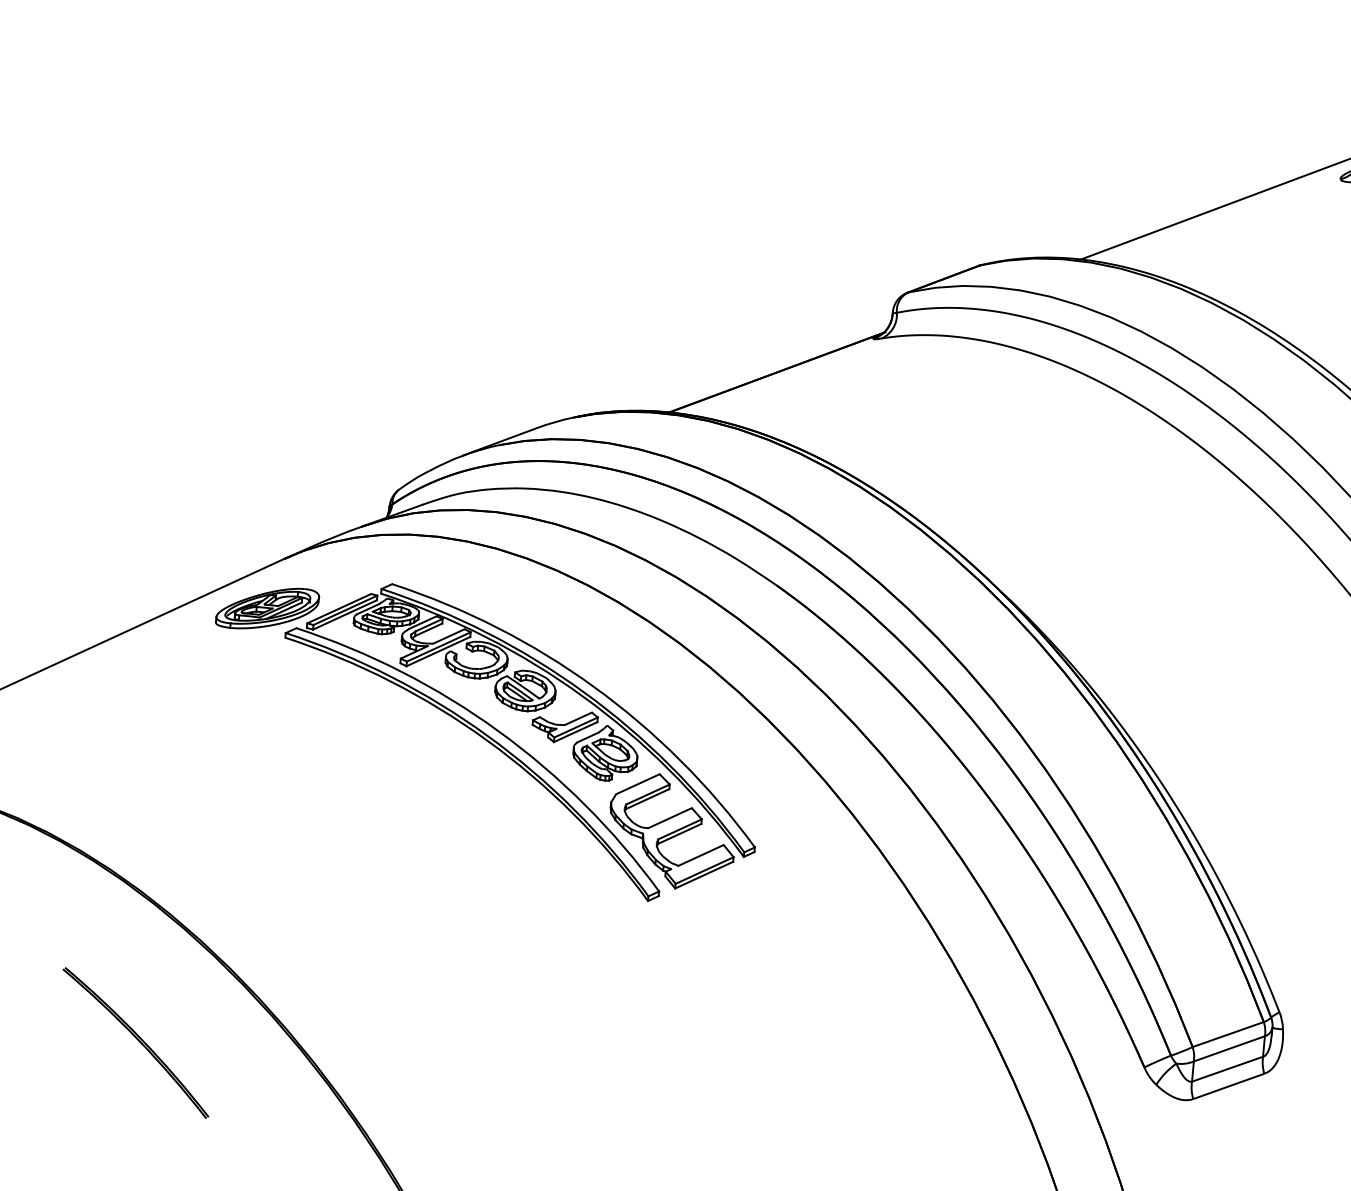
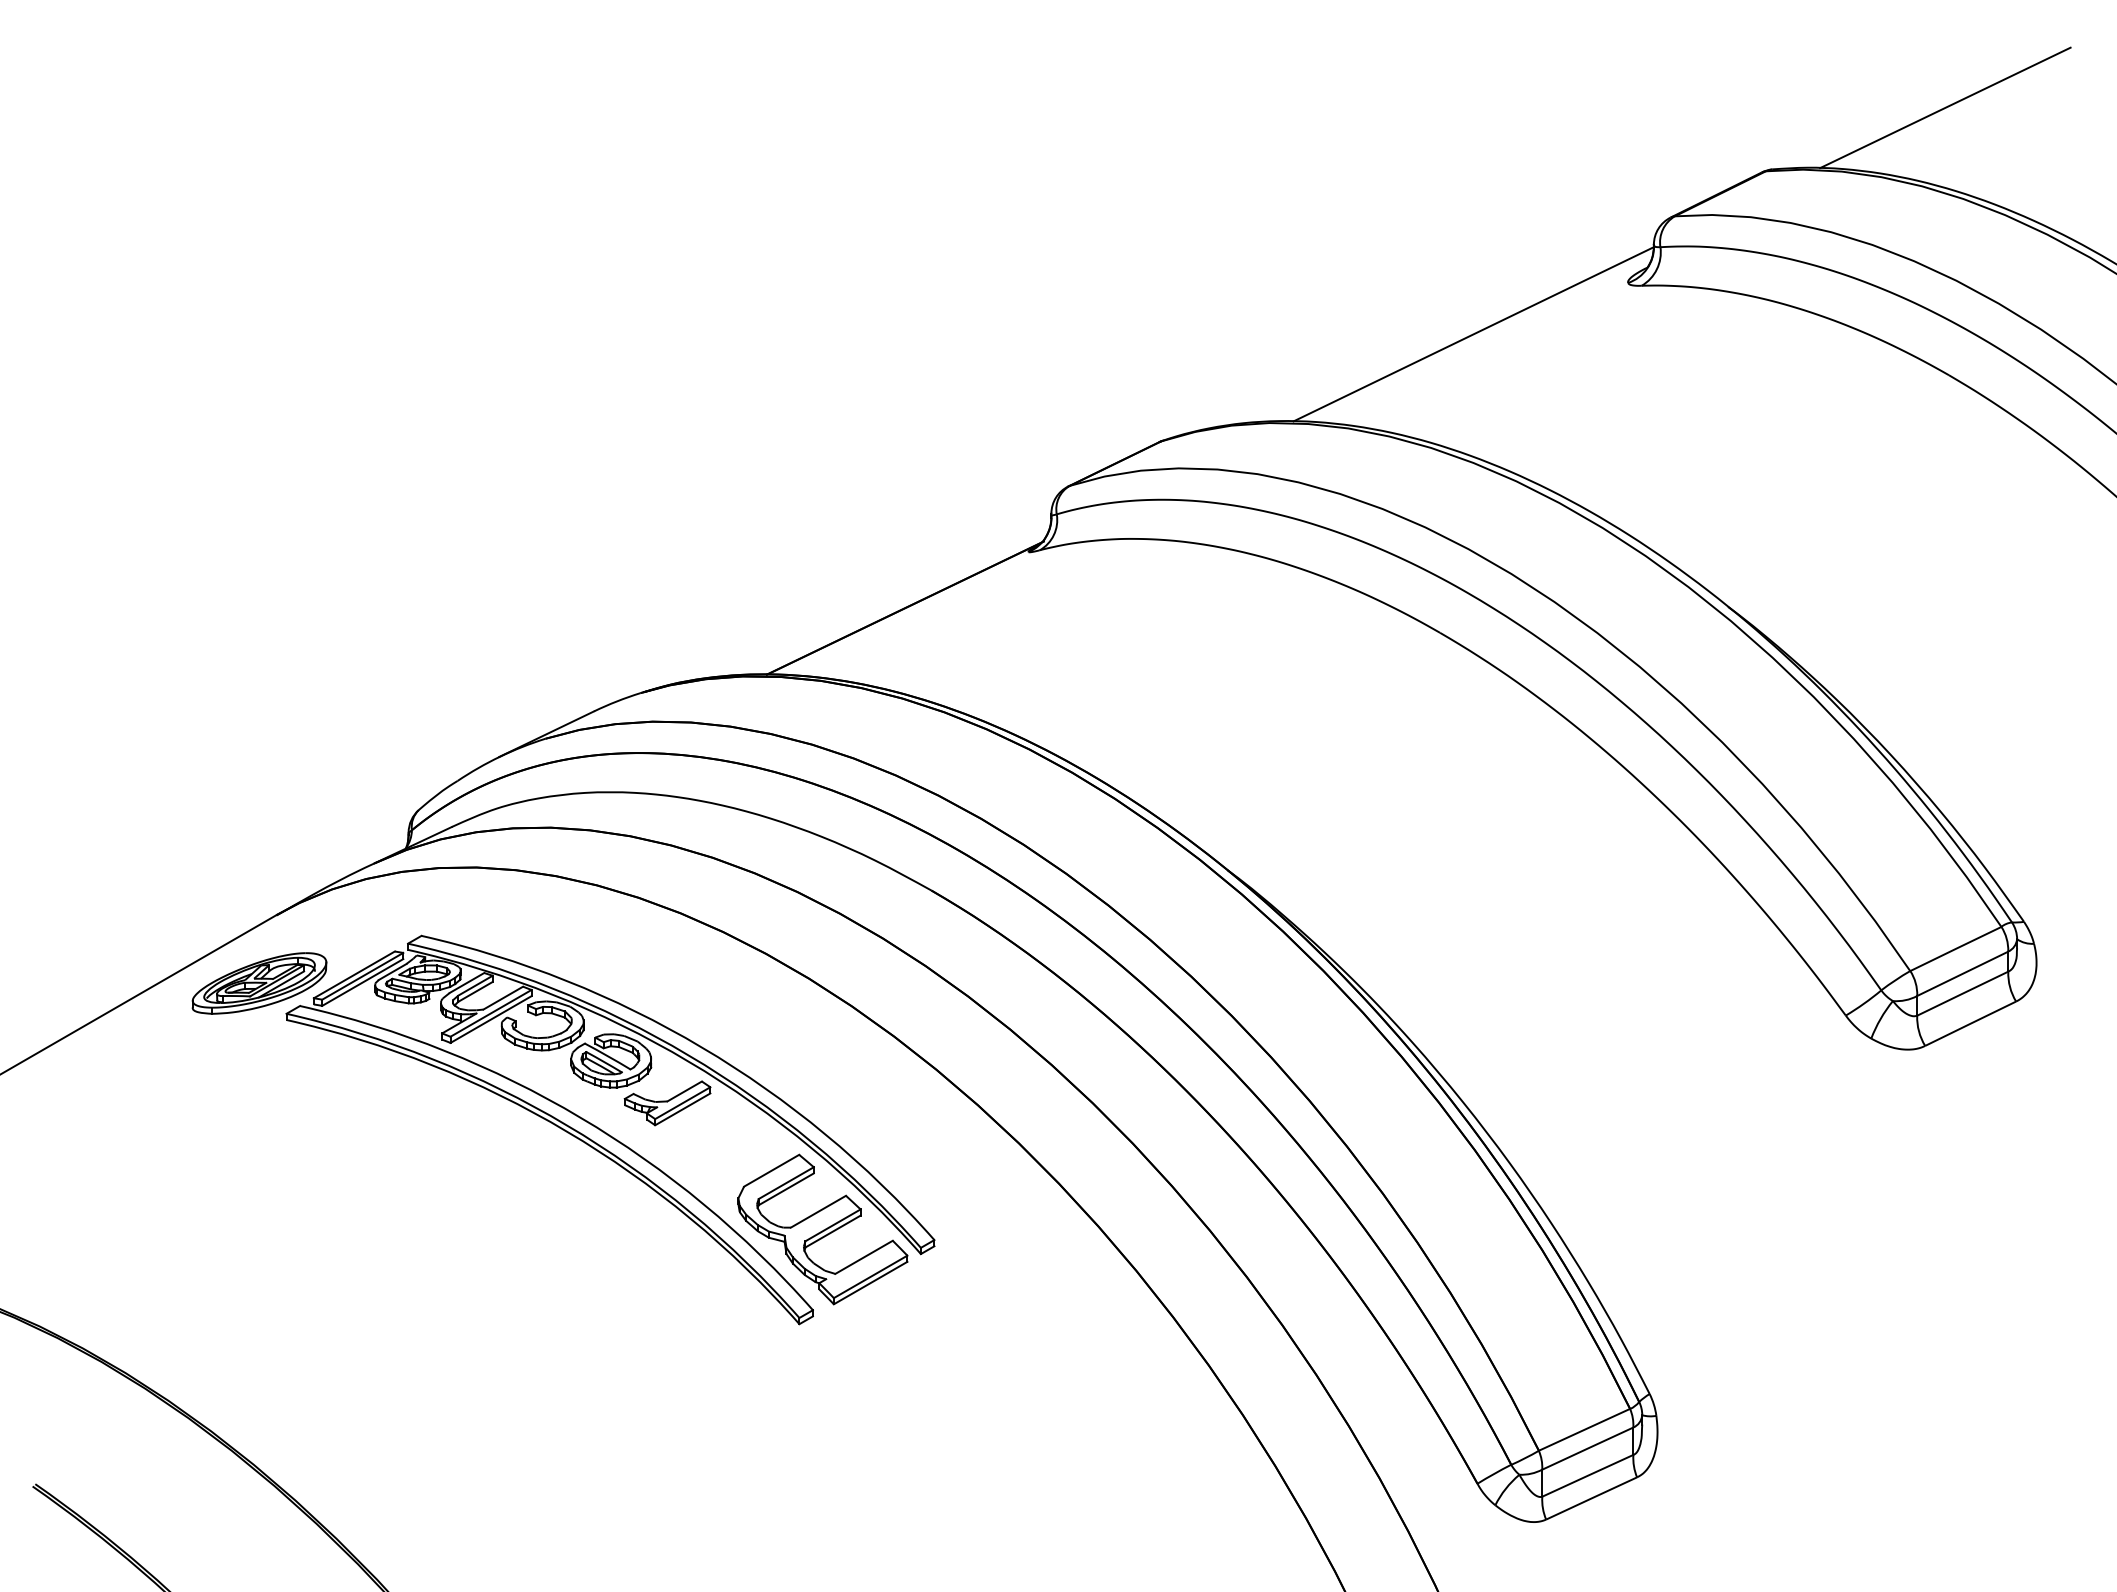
part: (605, 753) -> (724, 1133), removed

